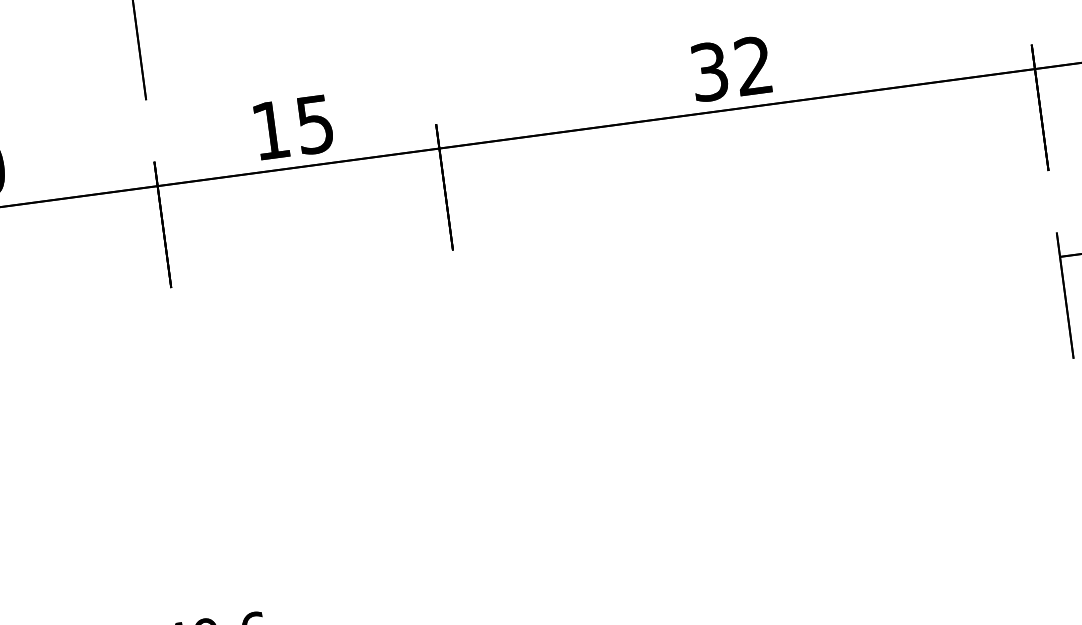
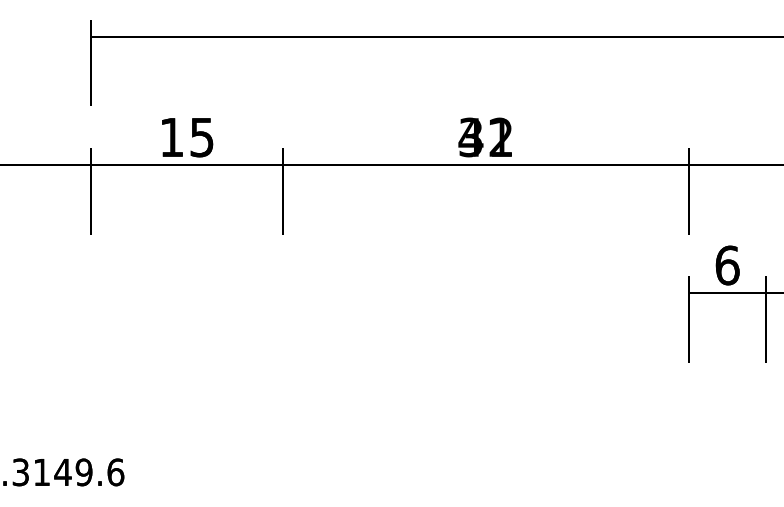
text: (729, 69) -> (484, 137), 32 -> 41

